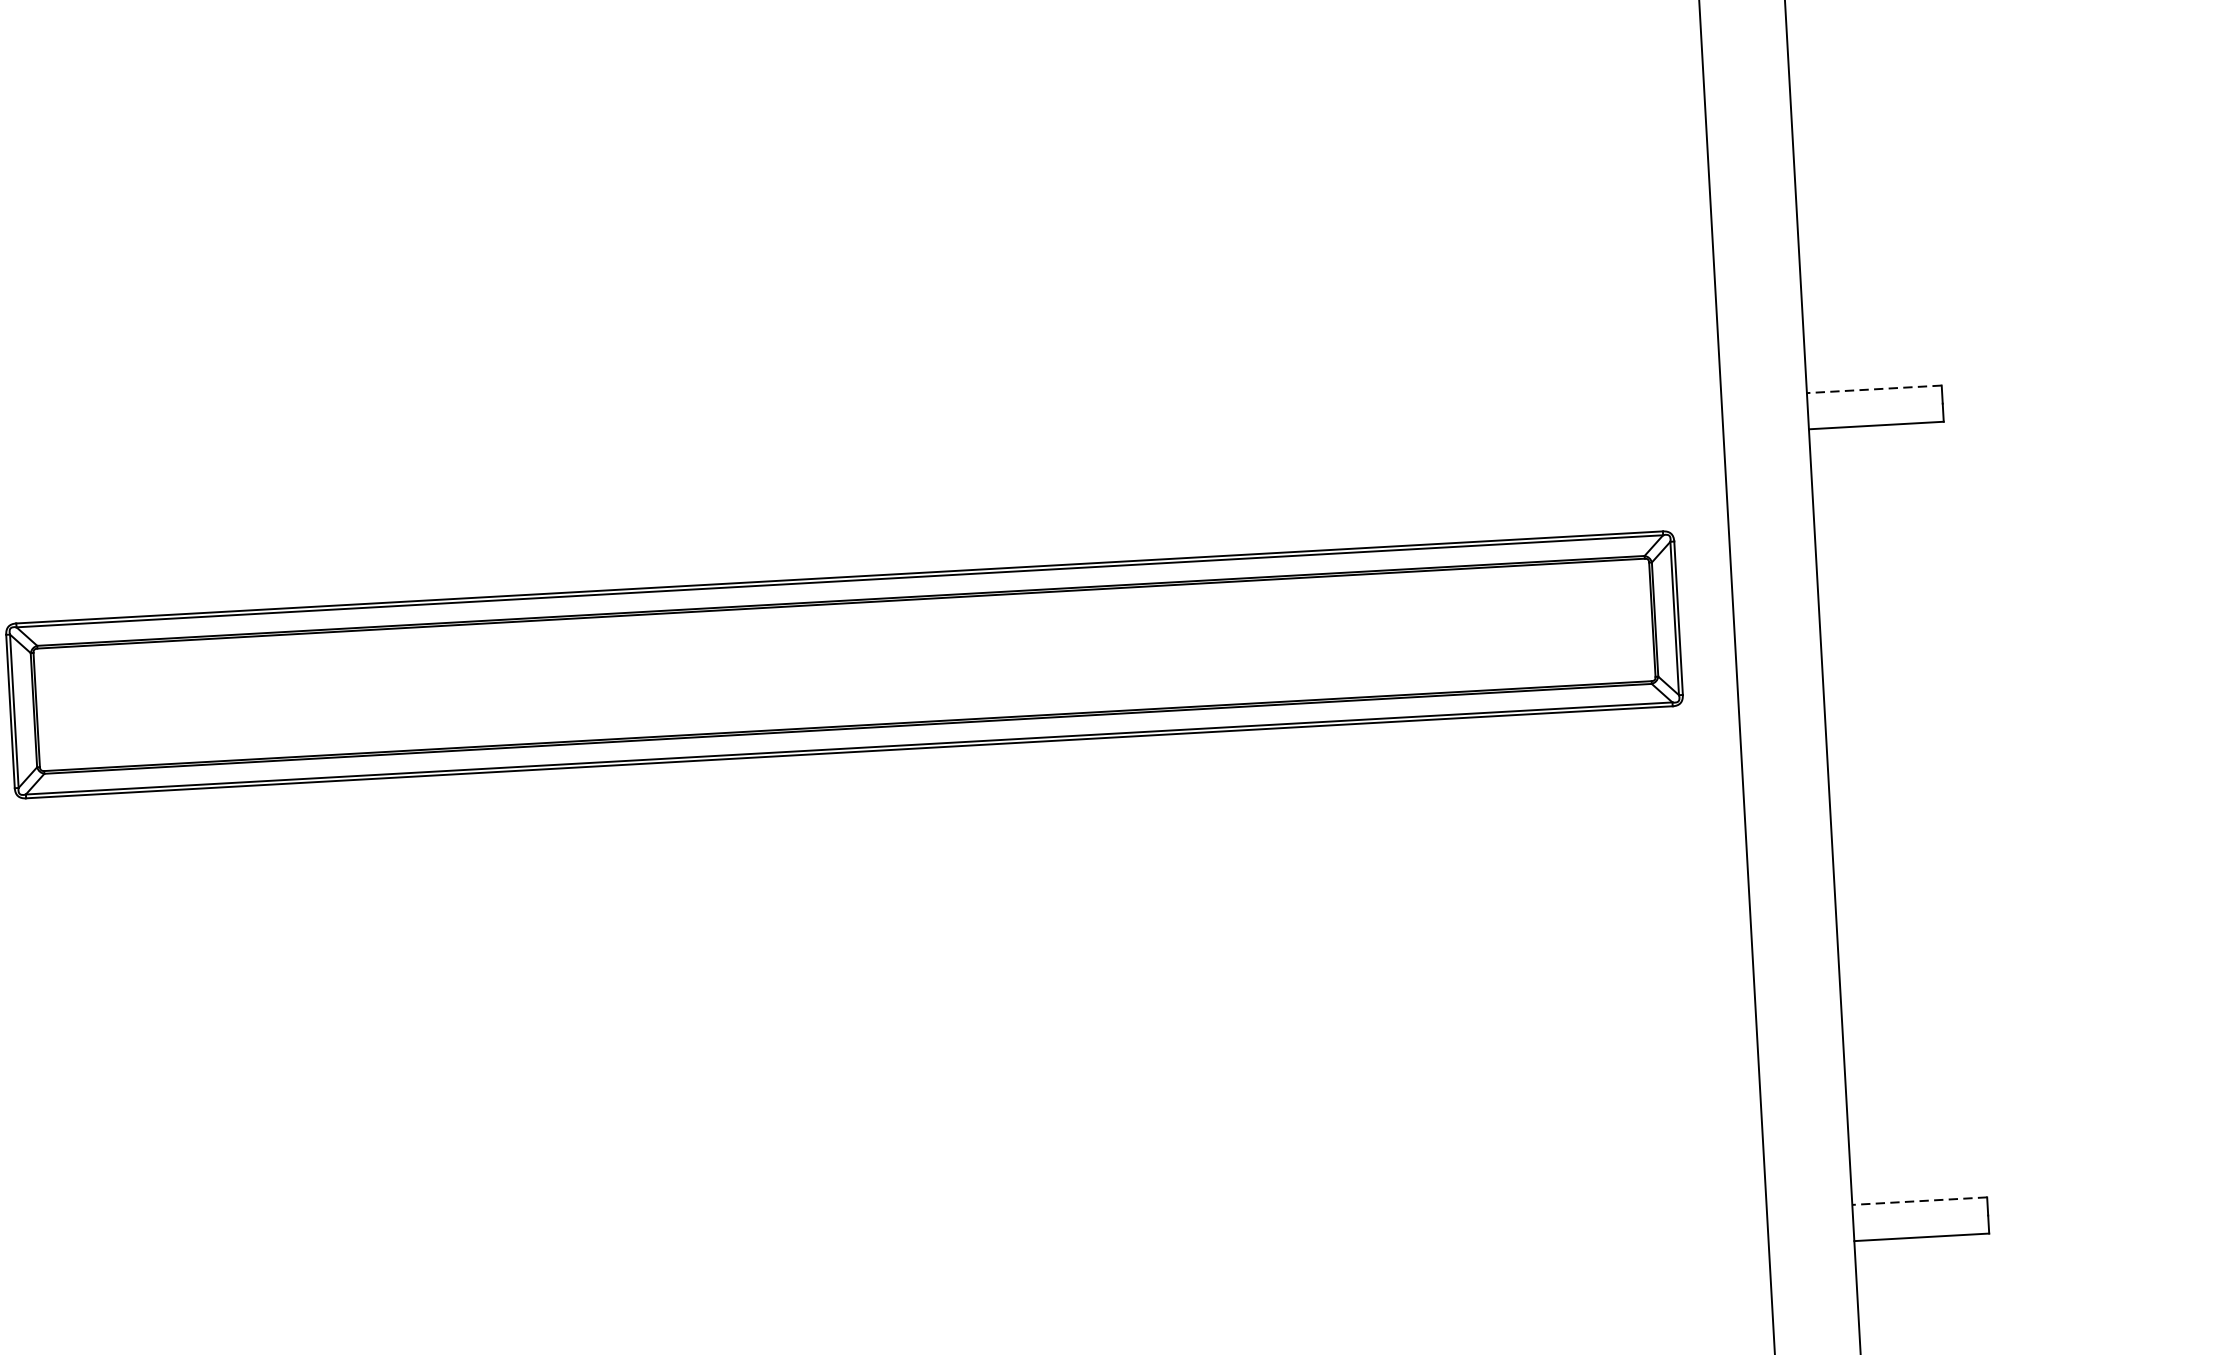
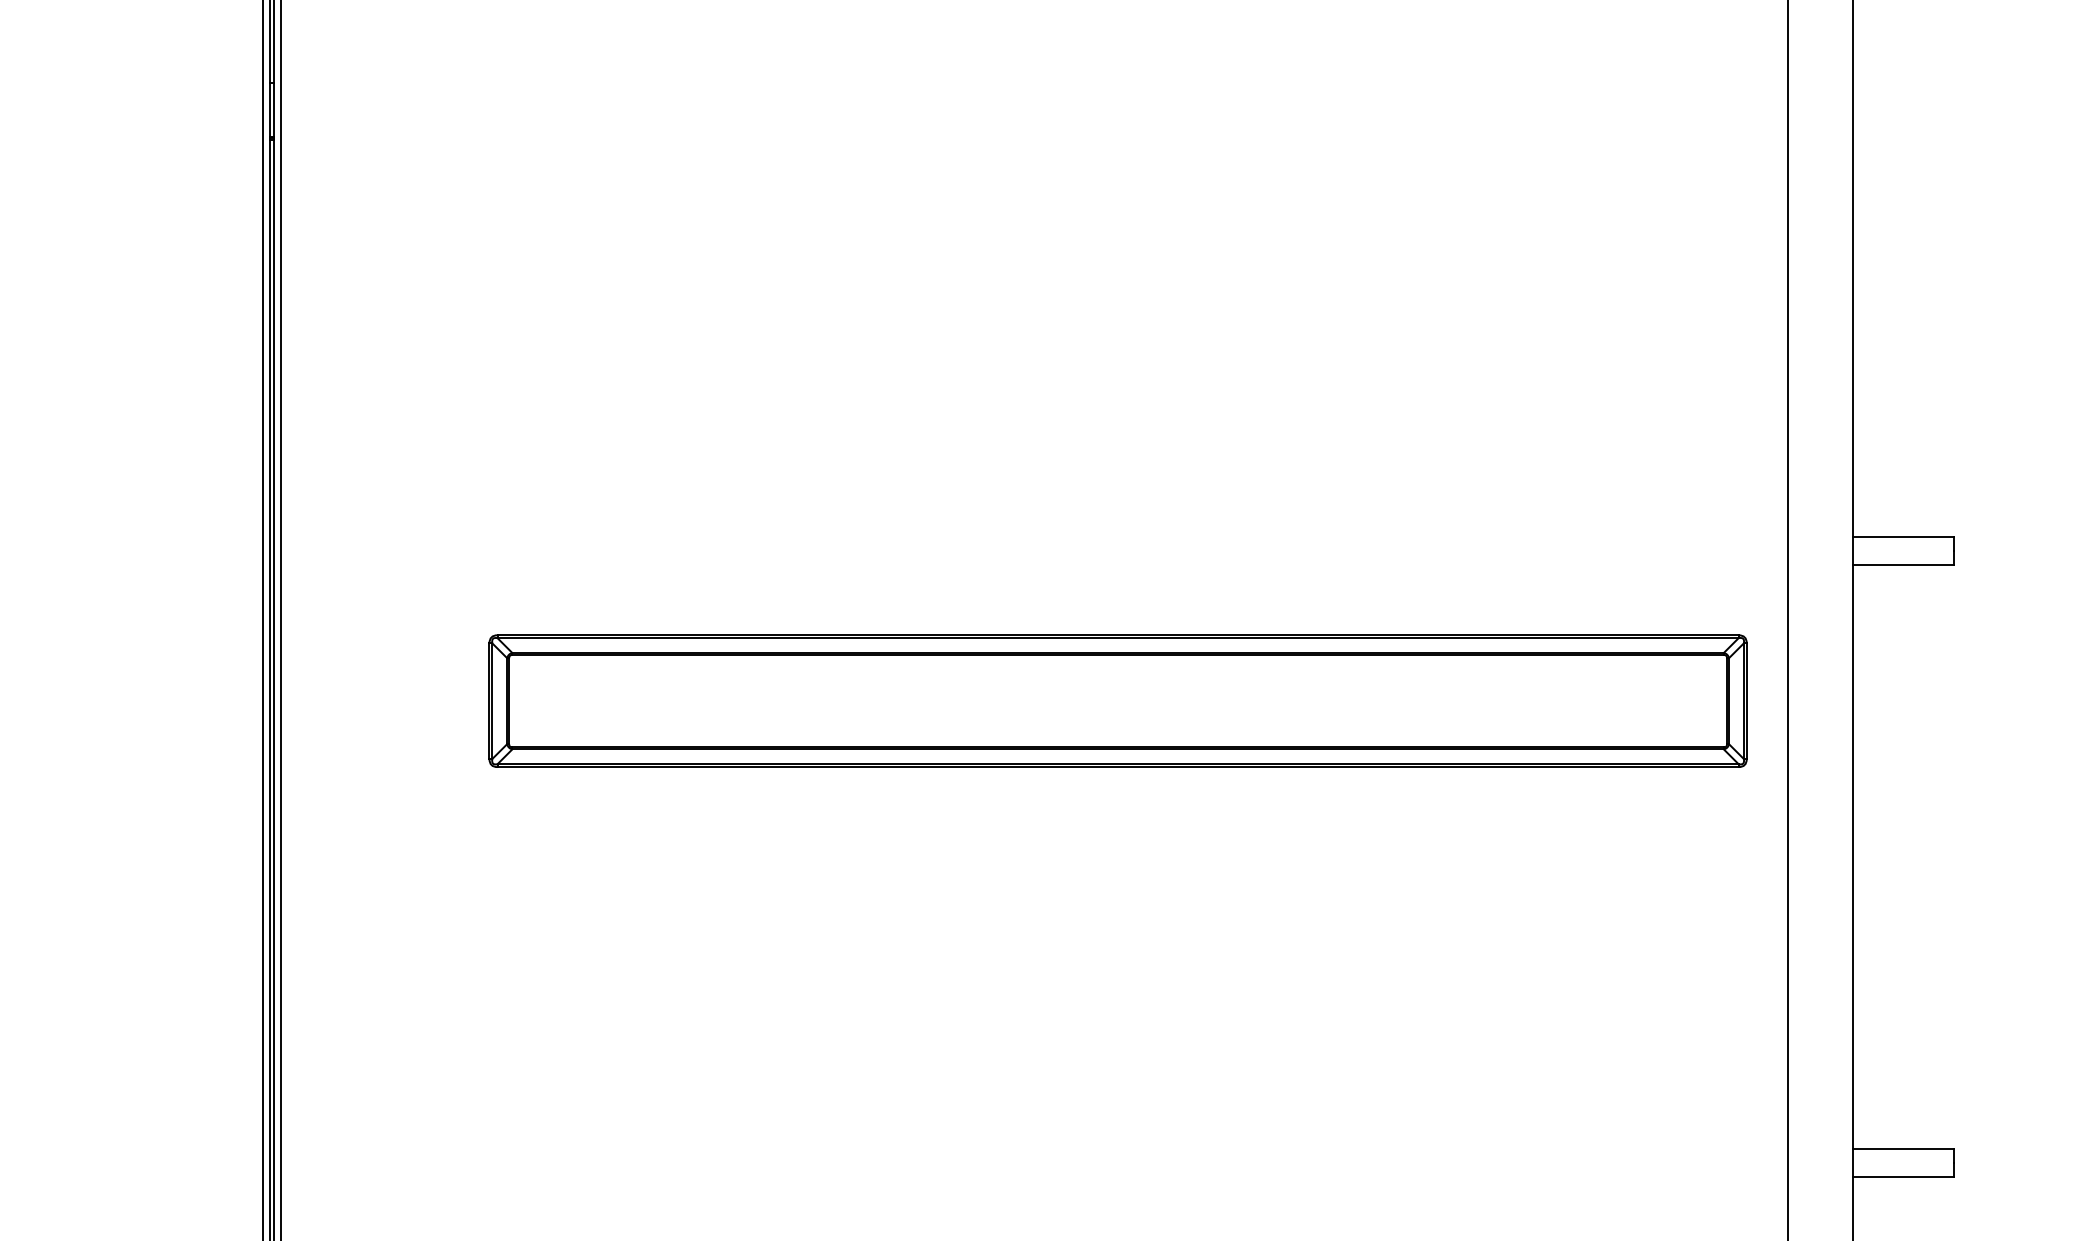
line: (1874, 389) -> (1903, 537), dashed -> solid
line: (1919, 1201) -> (1903, 1149), dashed -> solid

